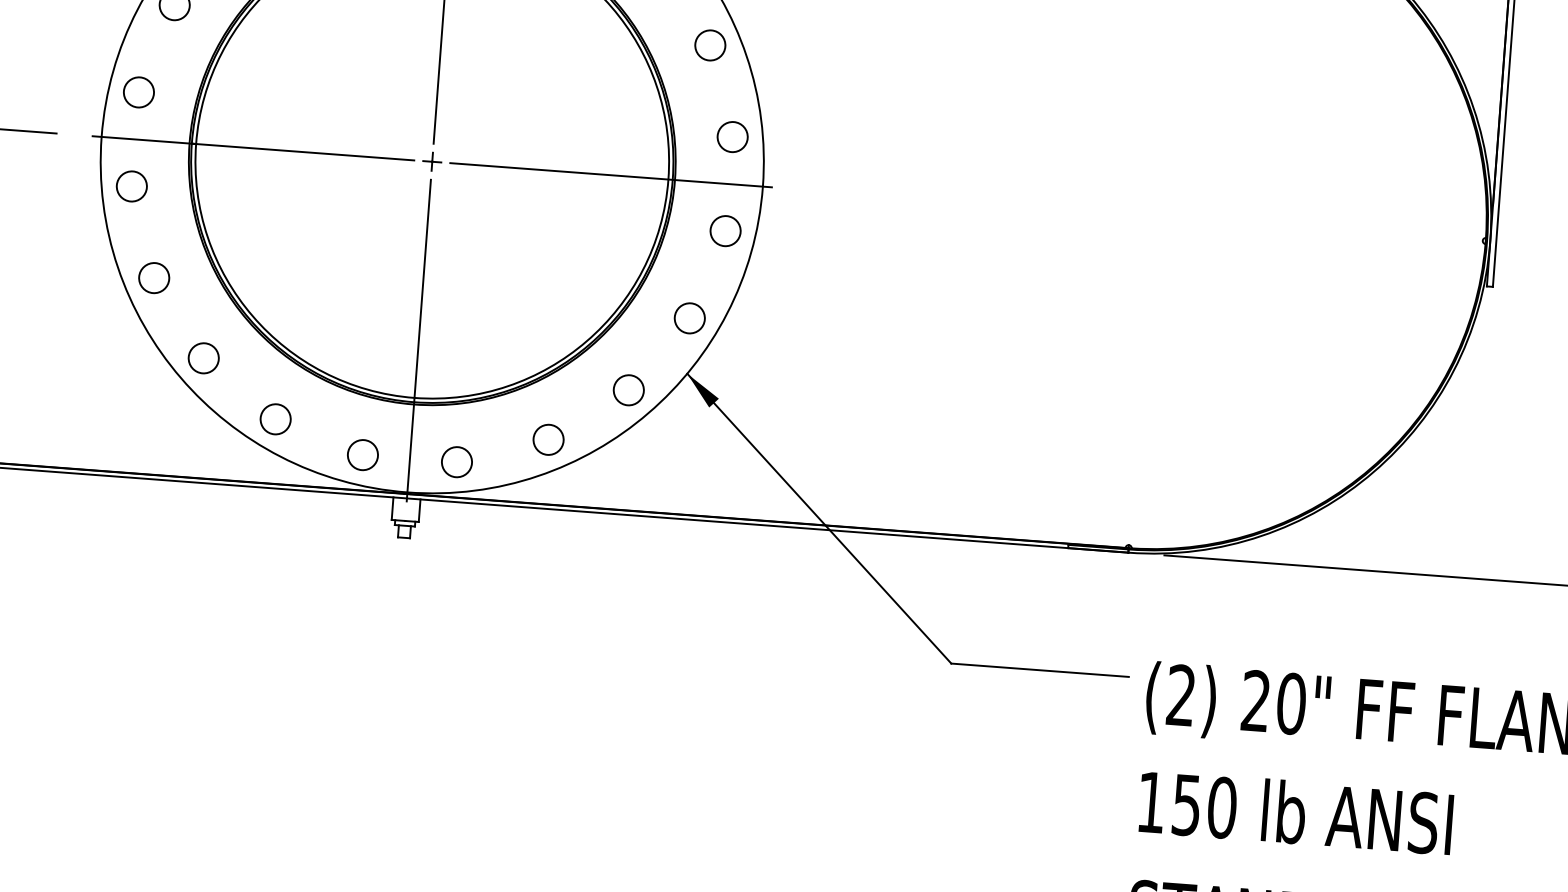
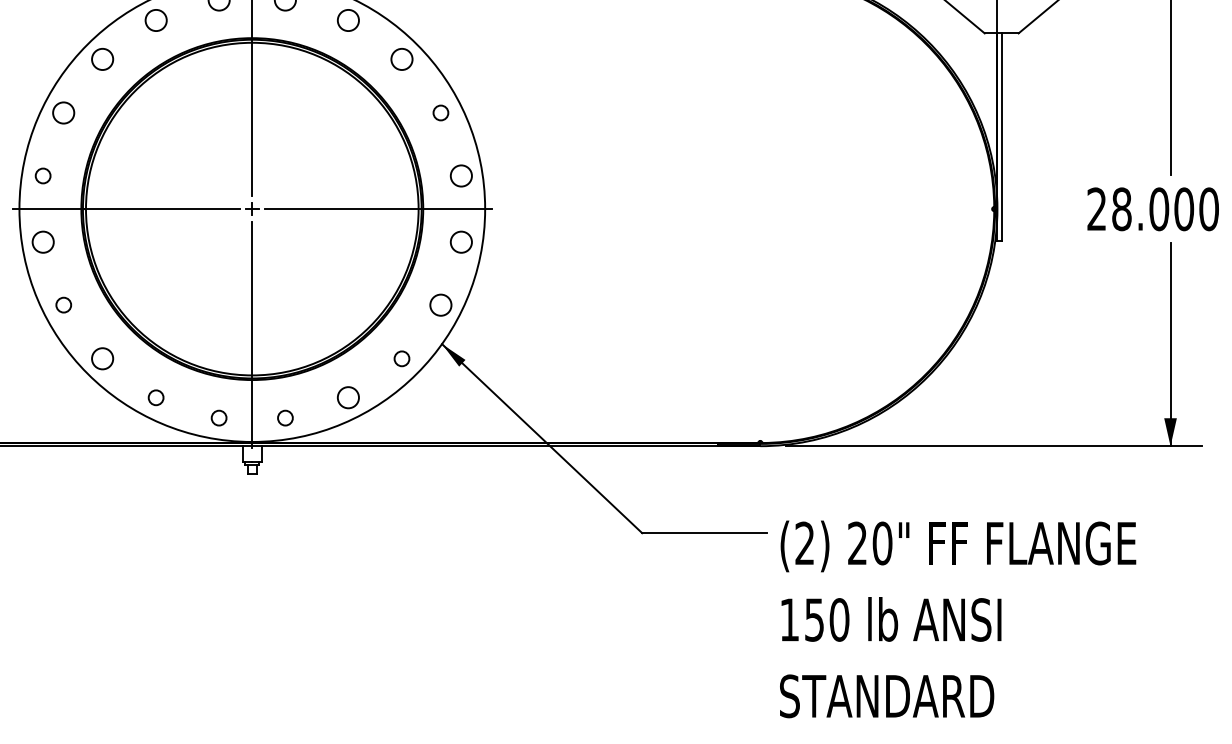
circle: (709, 44) -> (440, 112), size x0.7
circle: (137, 91) -> (42, 175), size x0.7
circle: (154, 277) -> (63, 304), size x0.7
circle: (628, 389) -> (401, 358), size x0.7
circle: (274, 418) -> (155, 397), size x0.7
circle: (362, 454) -> (218, 417), size x0.7
circle: (457, 461) -> (285, 417), size x0.7

